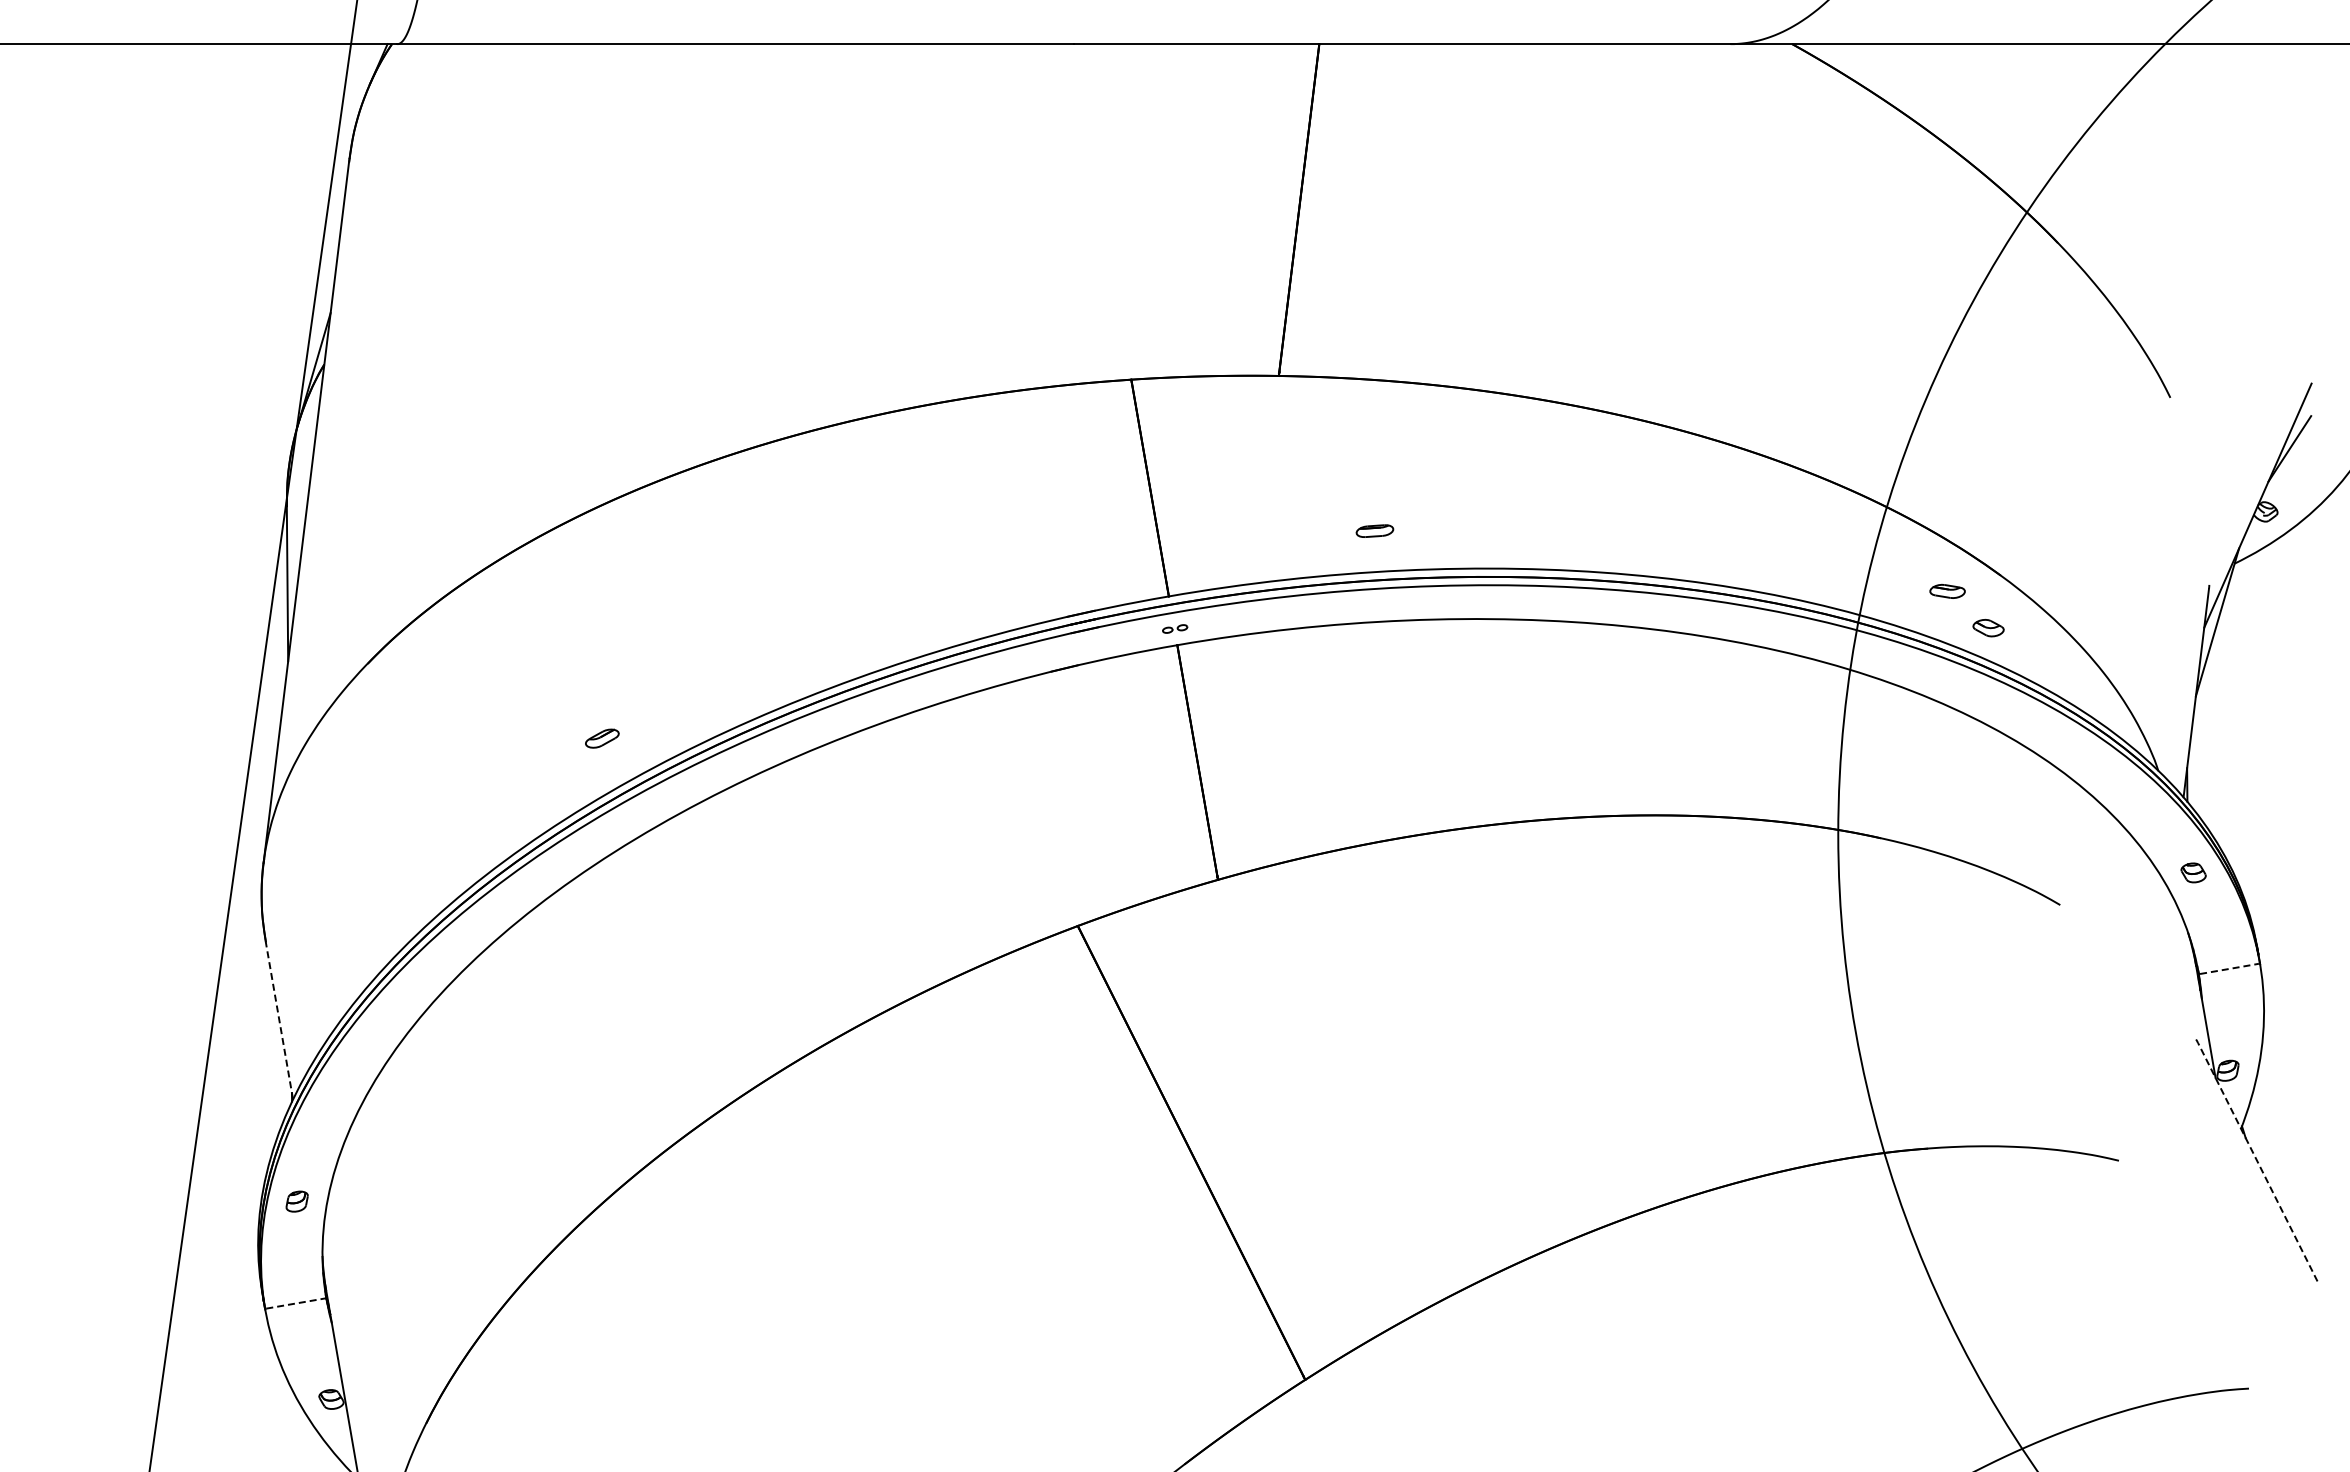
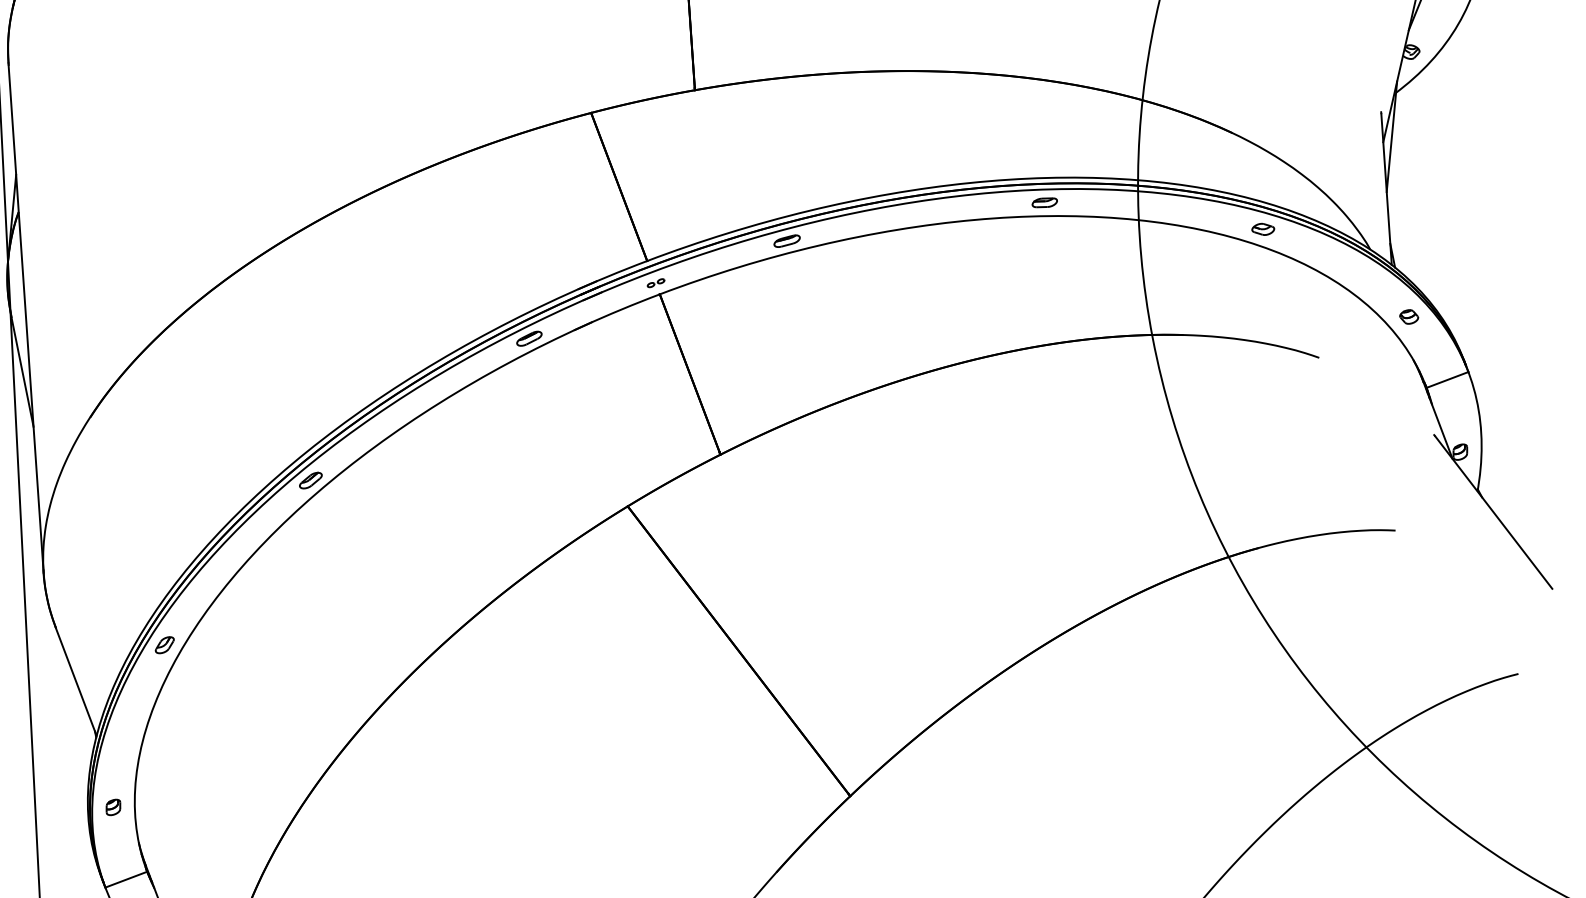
part: (1374, 530) -> (786, 240), moved
part: (1947, 591) -> (1044, 202), moved
part: (1988, 628) -> (1263, 229), moved
part: (987, 671) -> (529, 338), added
part: (602, 738) -> (310, 480), moved
line: (2229, 968) -> (1447, 379), dashed -> solid
part: (409, 993) -> (164, 645), added
line: (279, 1019) -> (76, 681), dashed -> solid
line: (2257, 1161) -> (1493, 512), dashed -> solid
line: (295, 1303) -> (126, 879), dashed -> solid

